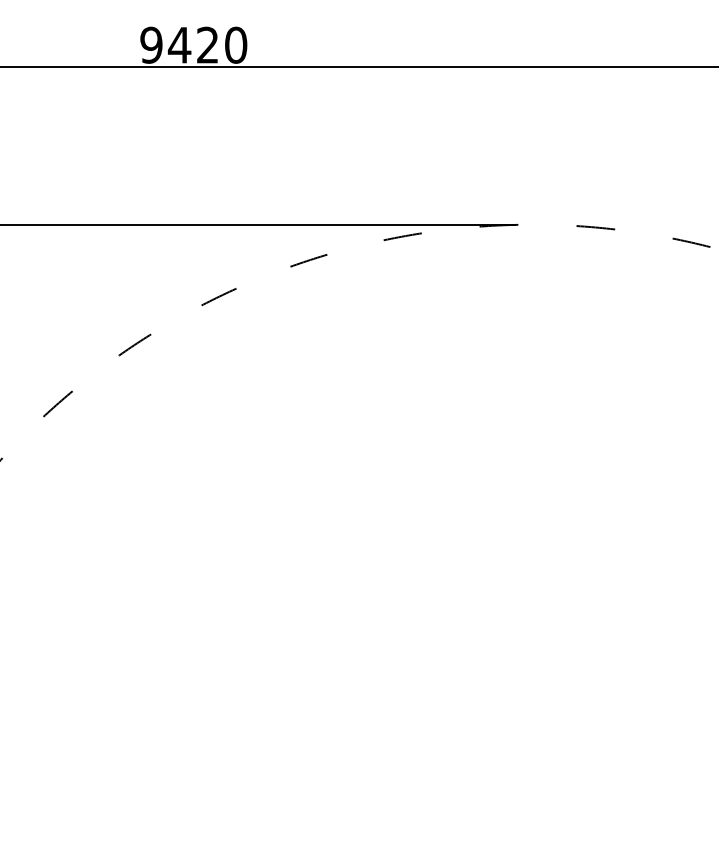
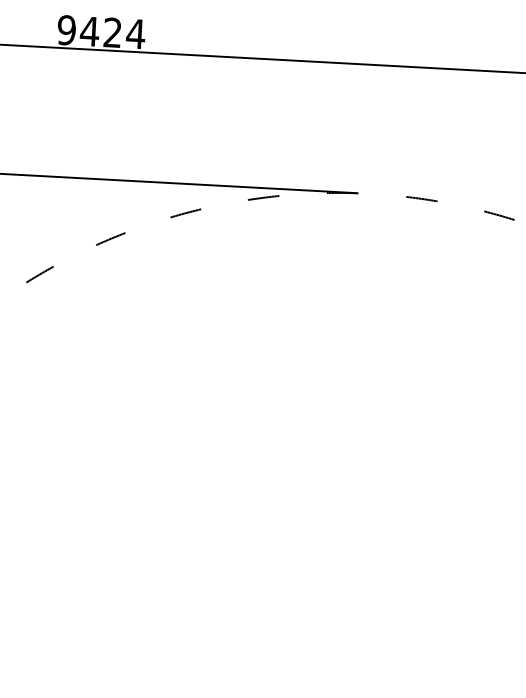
text: (235, 44) -> (135, 33), 9420 -> 9424

